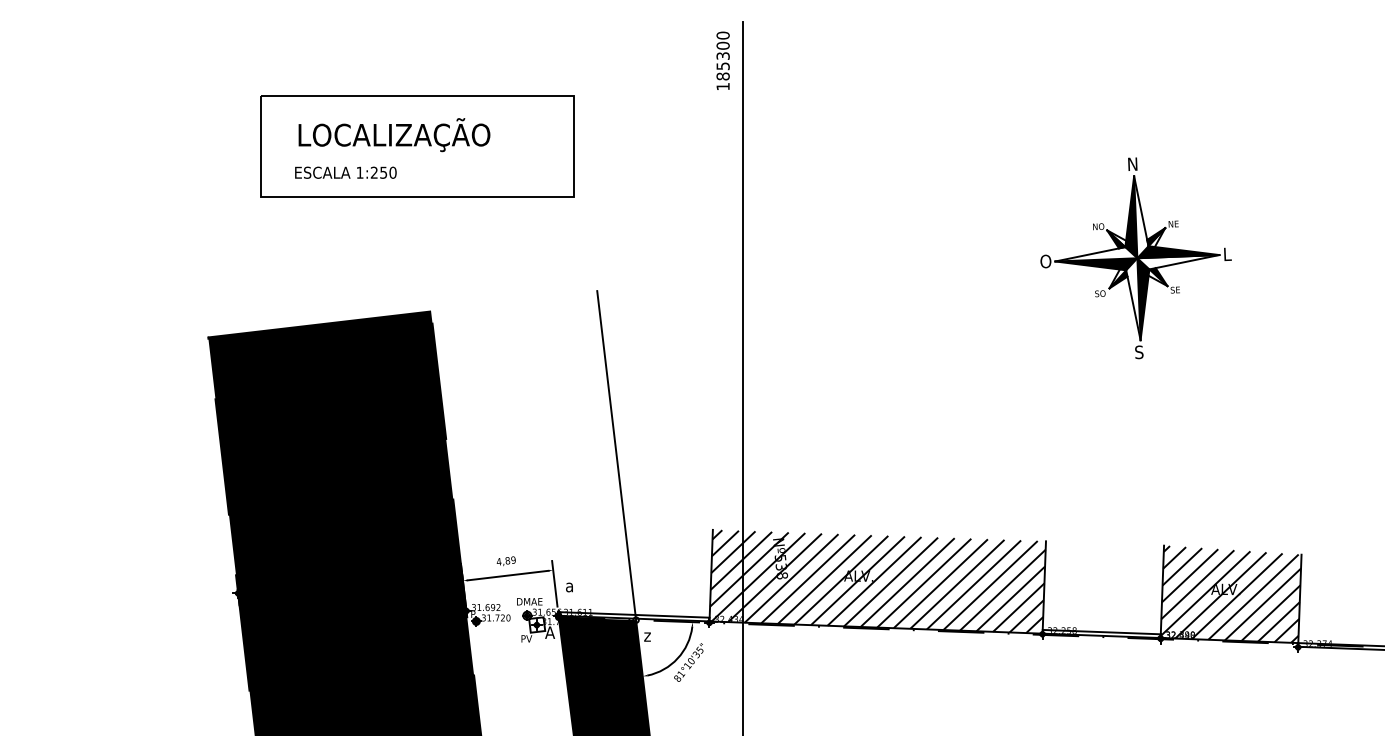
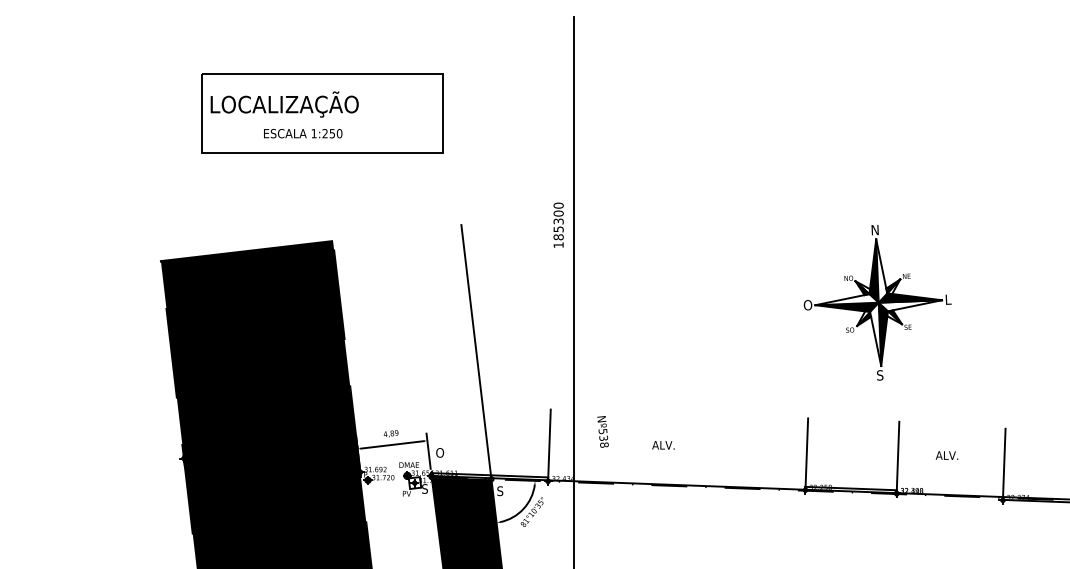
text: (722, 59) -> (558, 224), moved
text: (394, 135) -> (284, 104), moved
text: (346, 172) -> (303, 133), moved
part: (1135, 257) -> (877, 302), moved
hatch: (876, 581) -> (677, 449), removed
text: (570, 585) -> (440, 452), a -> O
hatch: (1230, 594) -> (950, 459), removed
text: (549, 632) -> (424, 488), A -> S
text: (647, 635) -> (500, 491), z -> S

